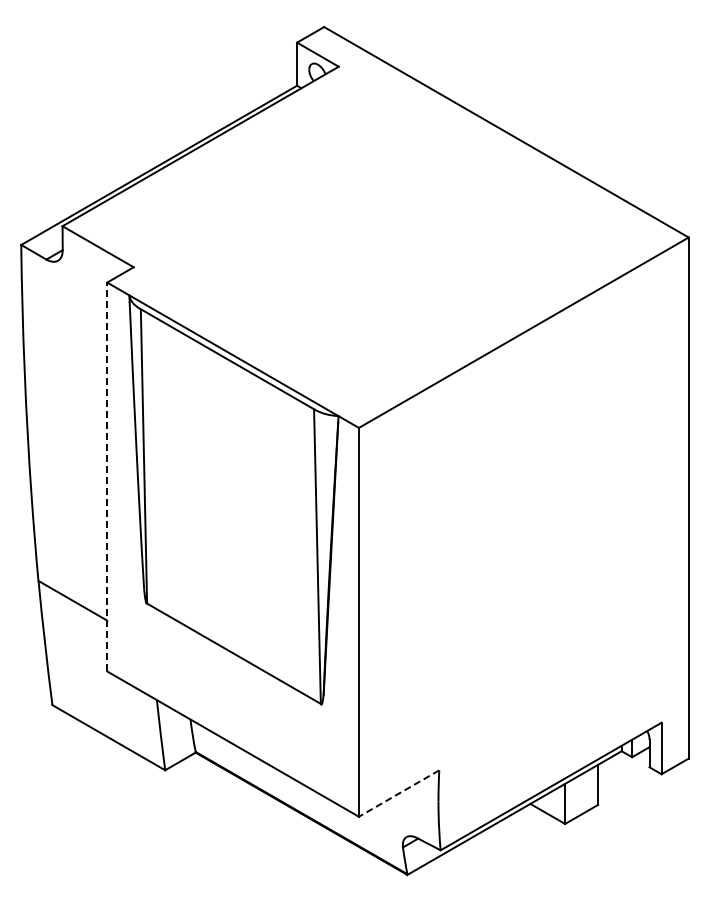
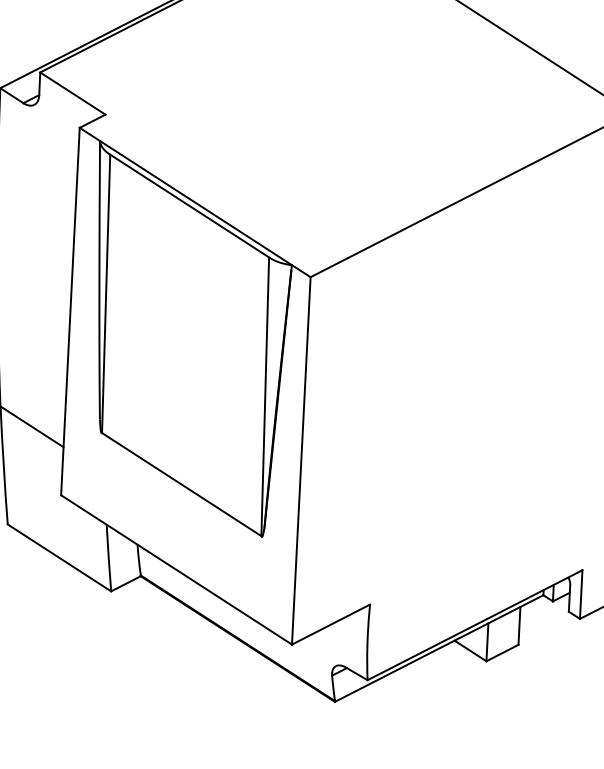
line: (107, 476) -> (70, 311), dashed -> solid
line: (398, 793) -> (330, 624), dashed -> solid

